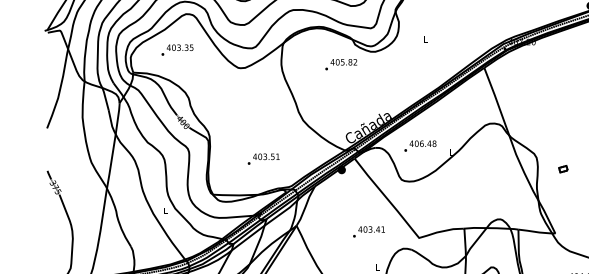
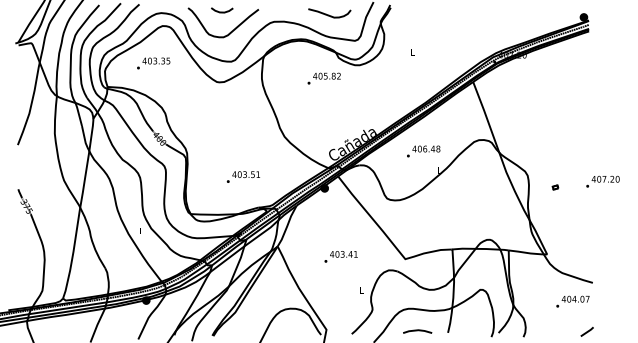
text: (420, 146) -> (423, 151), moved
part: (563, 169) -> (555, 187), size x0.62
text: (368, 231) -> (340, 256), moved

